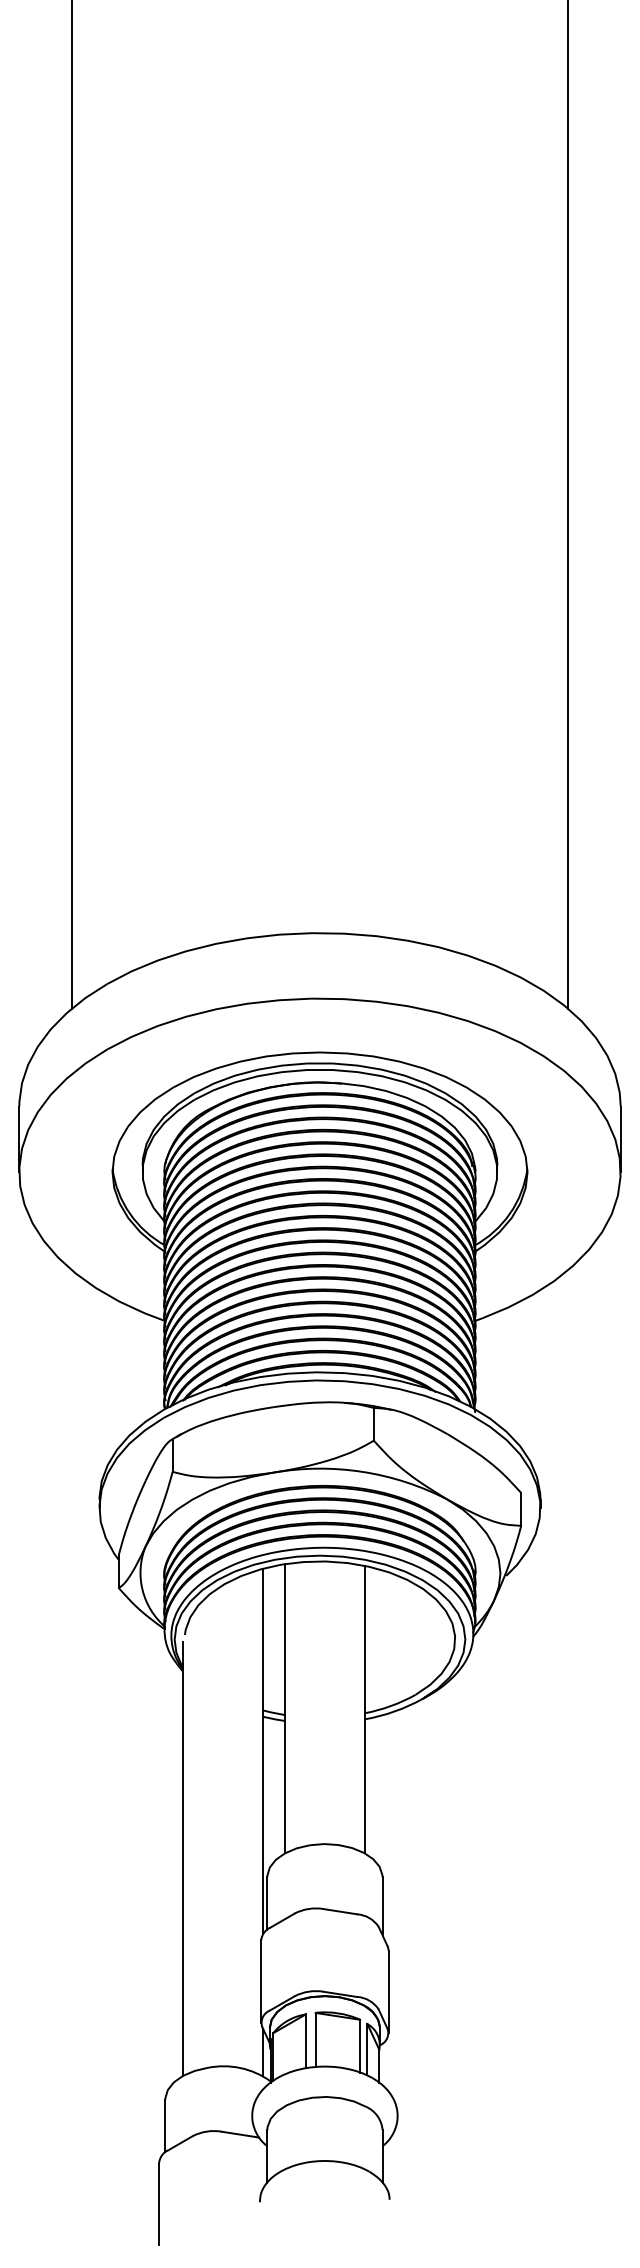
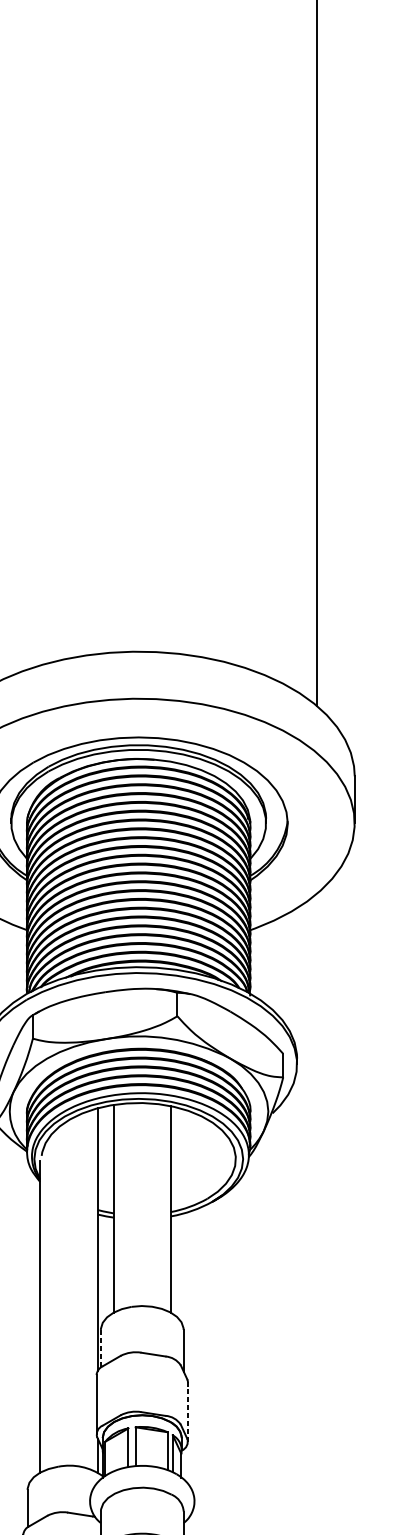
line: (267, 1904) -> (101, 1349), solid -> dashed
line: (388, 1991) -> (187, 1411), solid -> dashed

